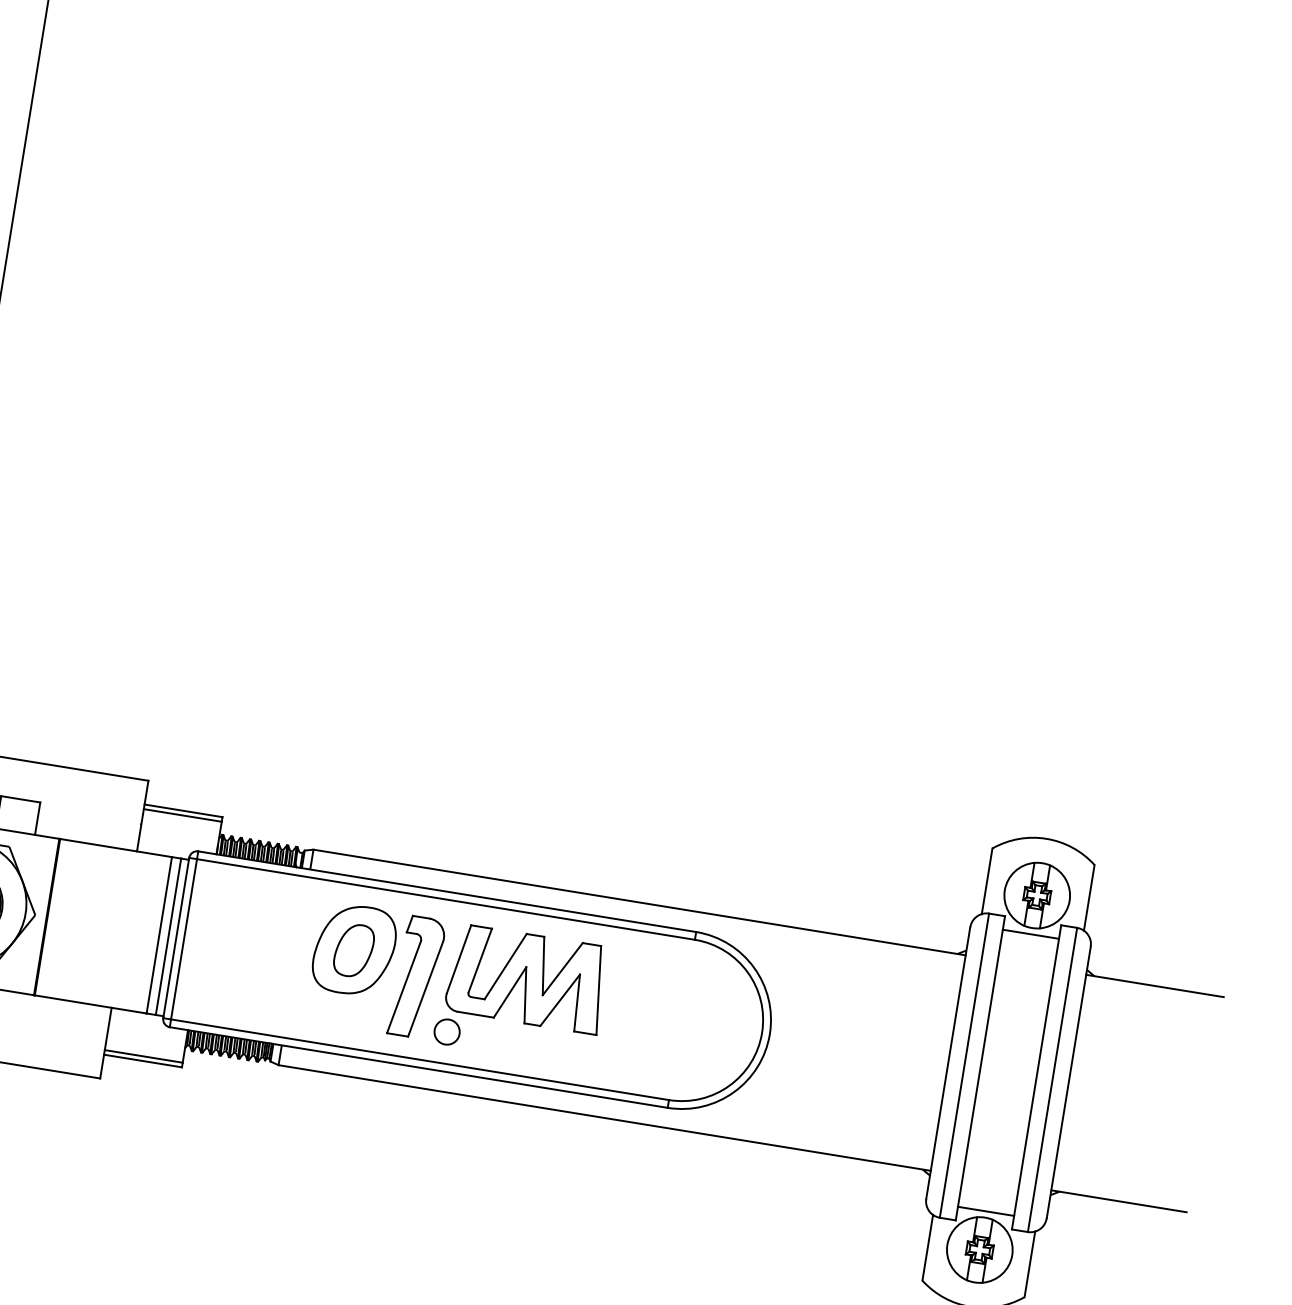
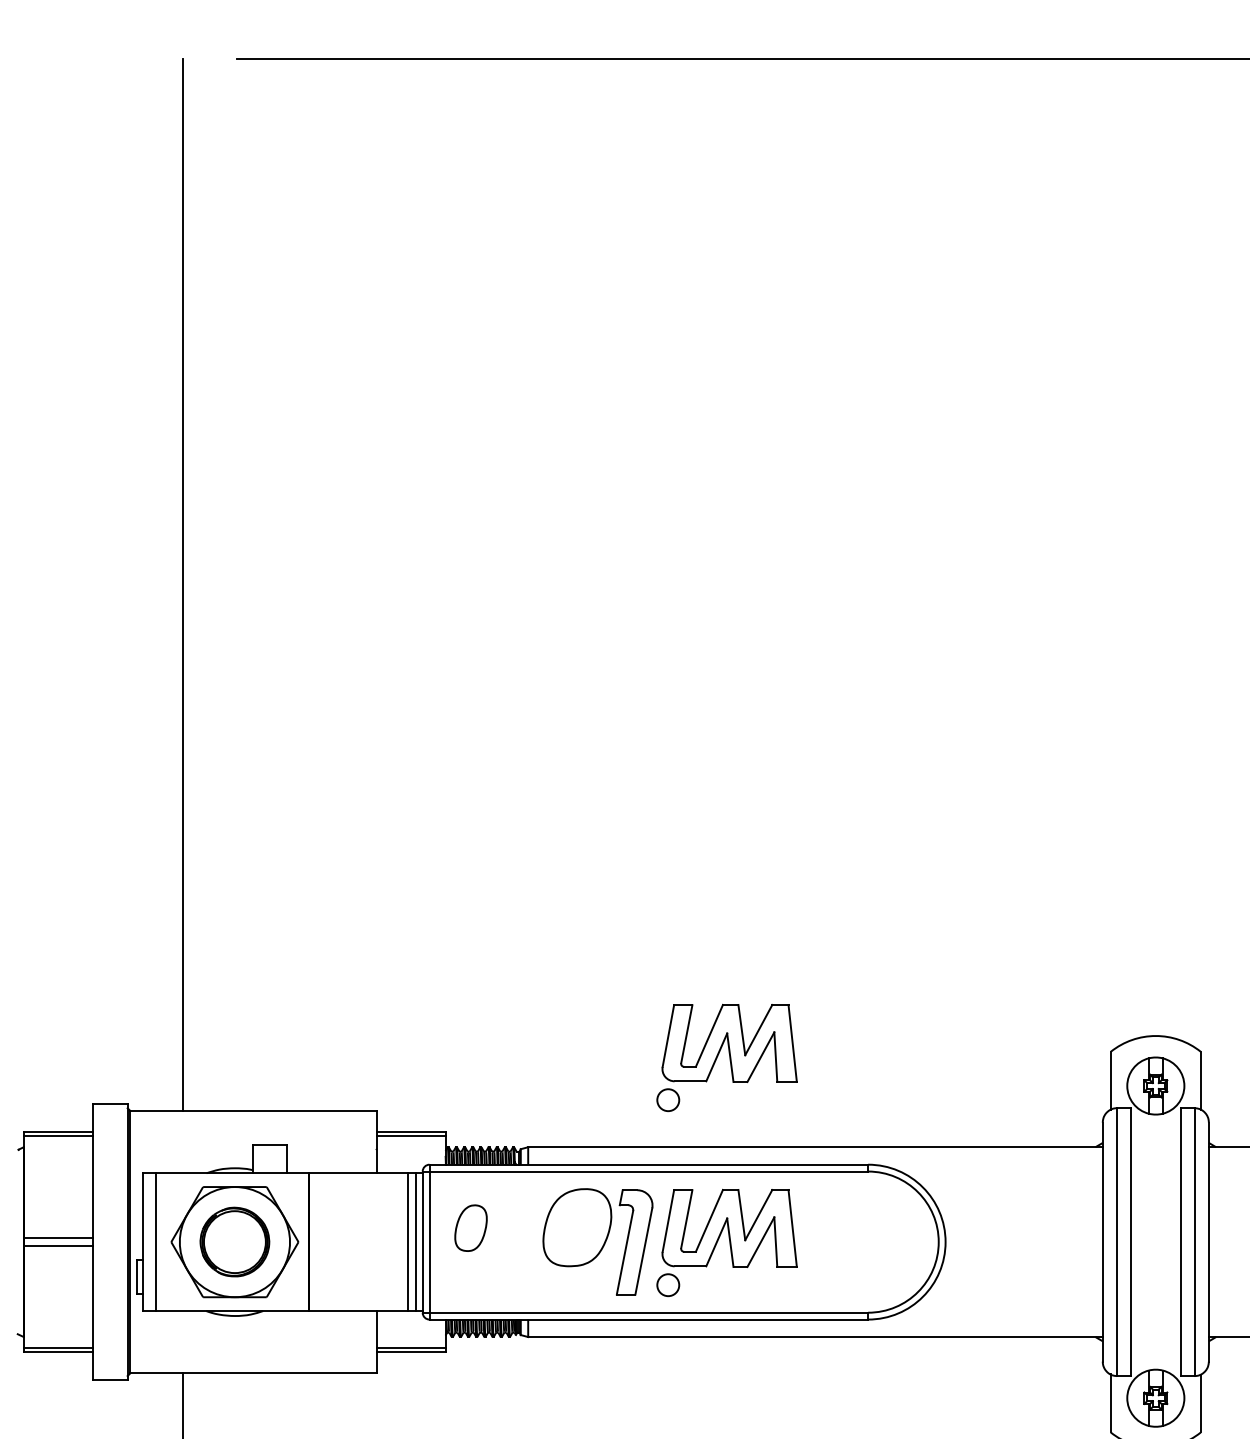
part: (555, 784) -> (726, 1057), added
line: (1030, 934) -> (1155, 1120), removed
part: (353, 949) -> (470, 1227), moved
line: (985, 1211) -> (1155, 1364), removed

